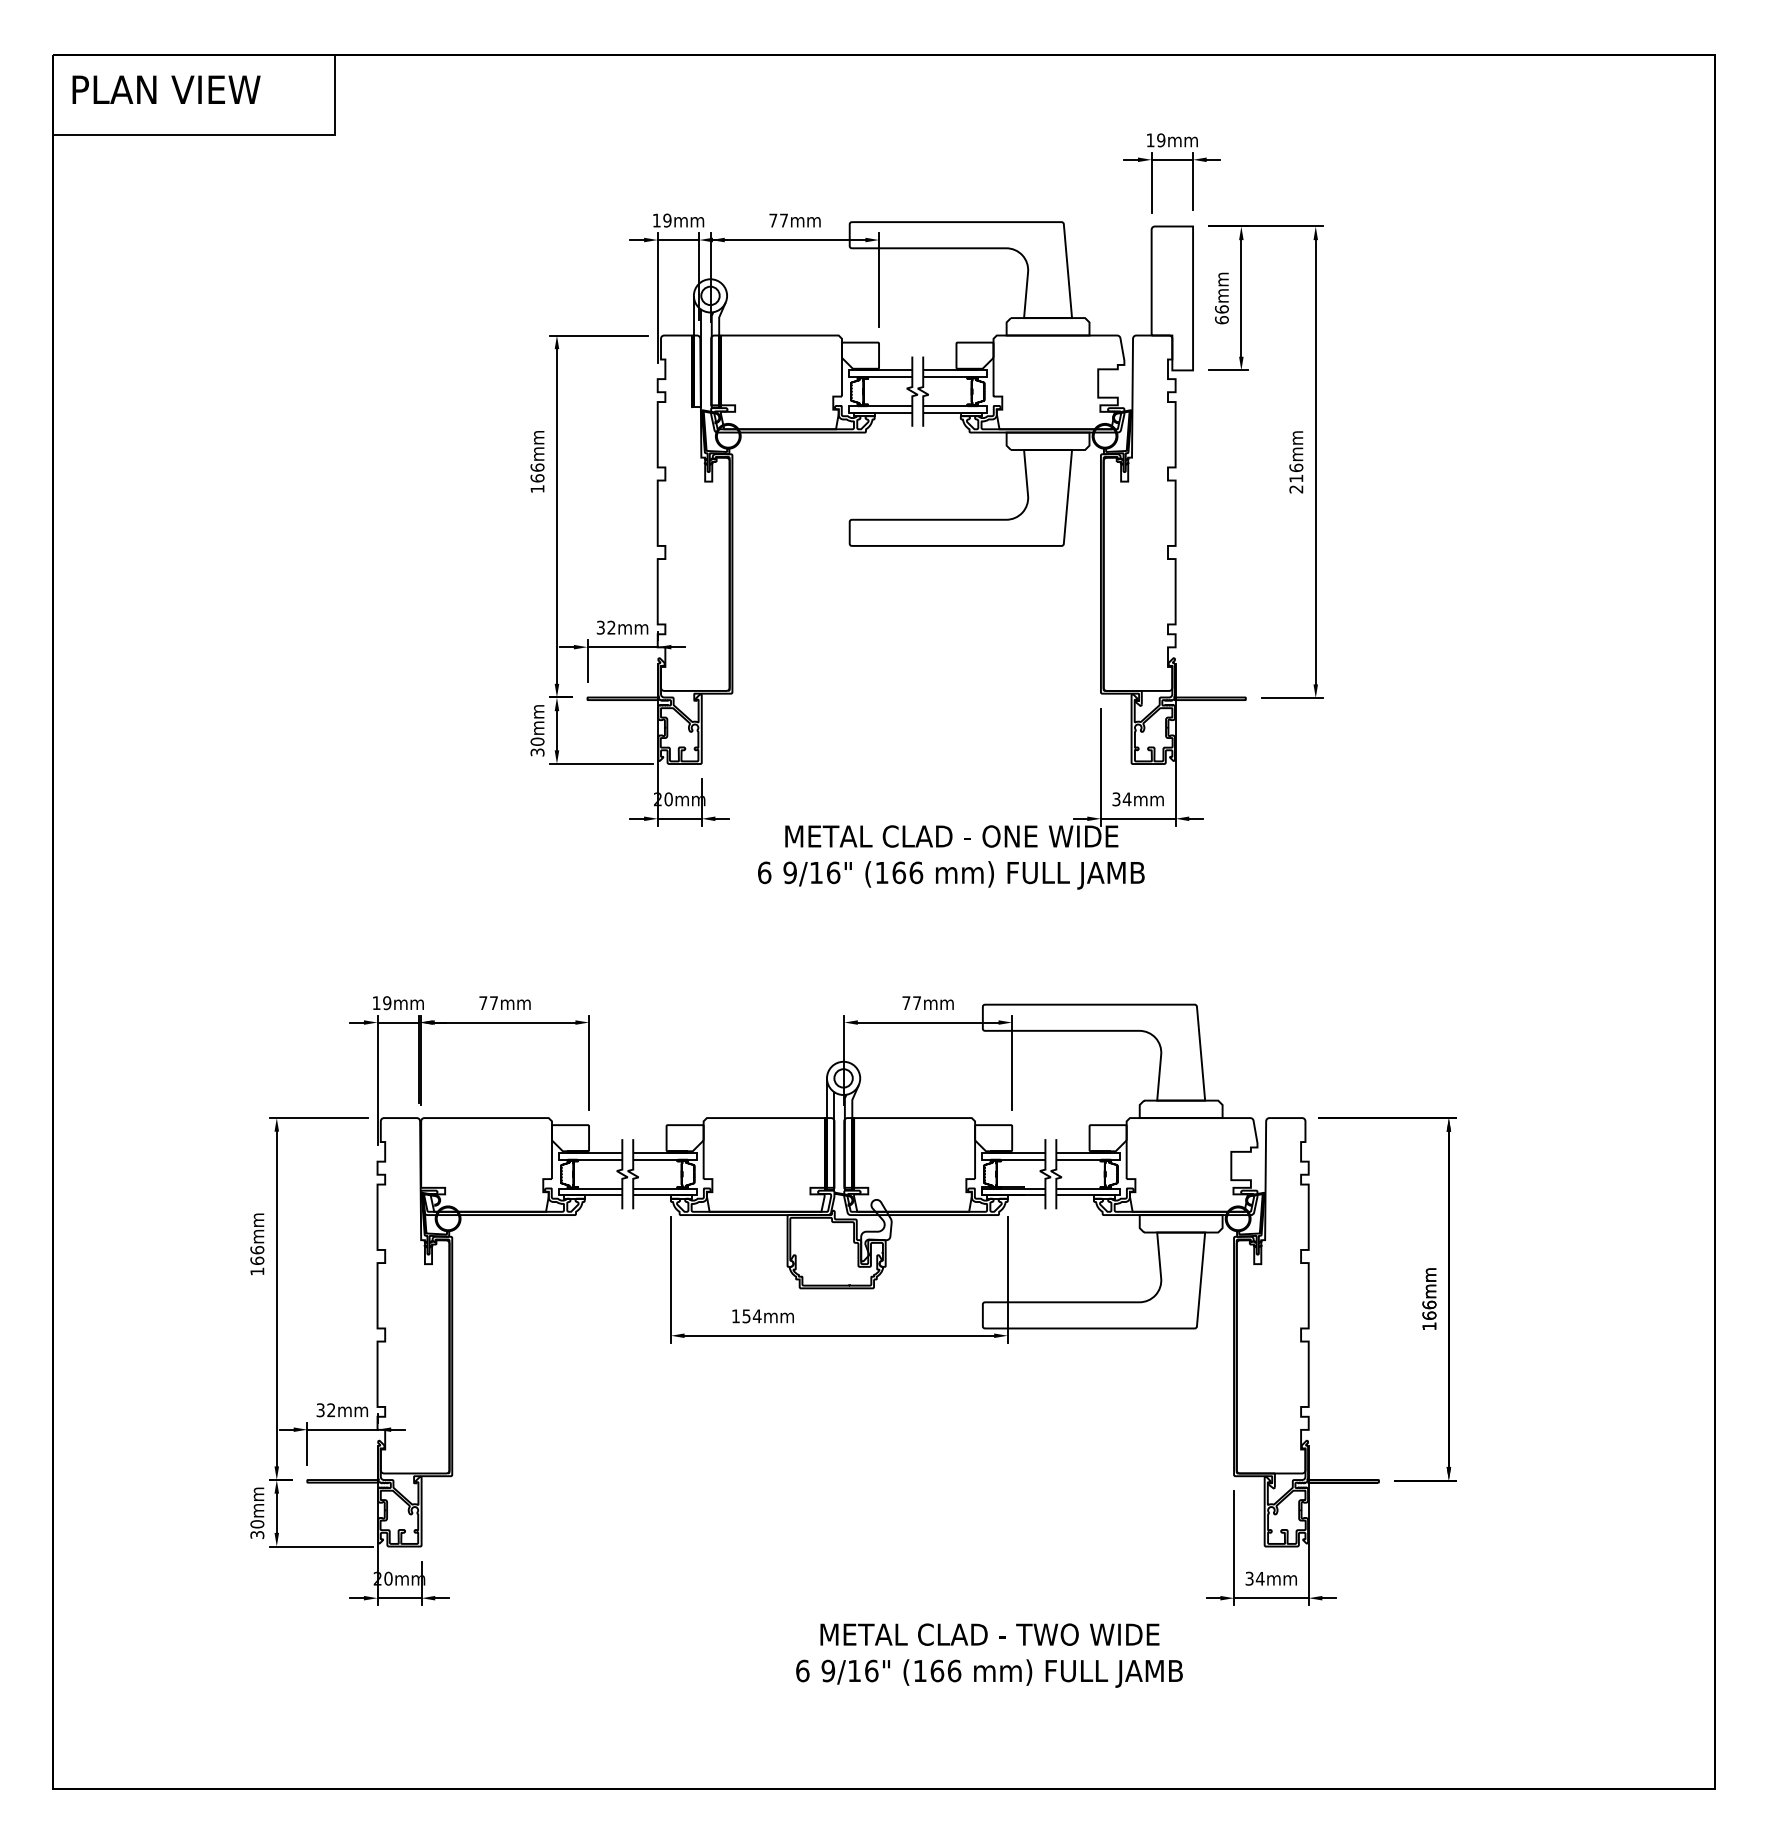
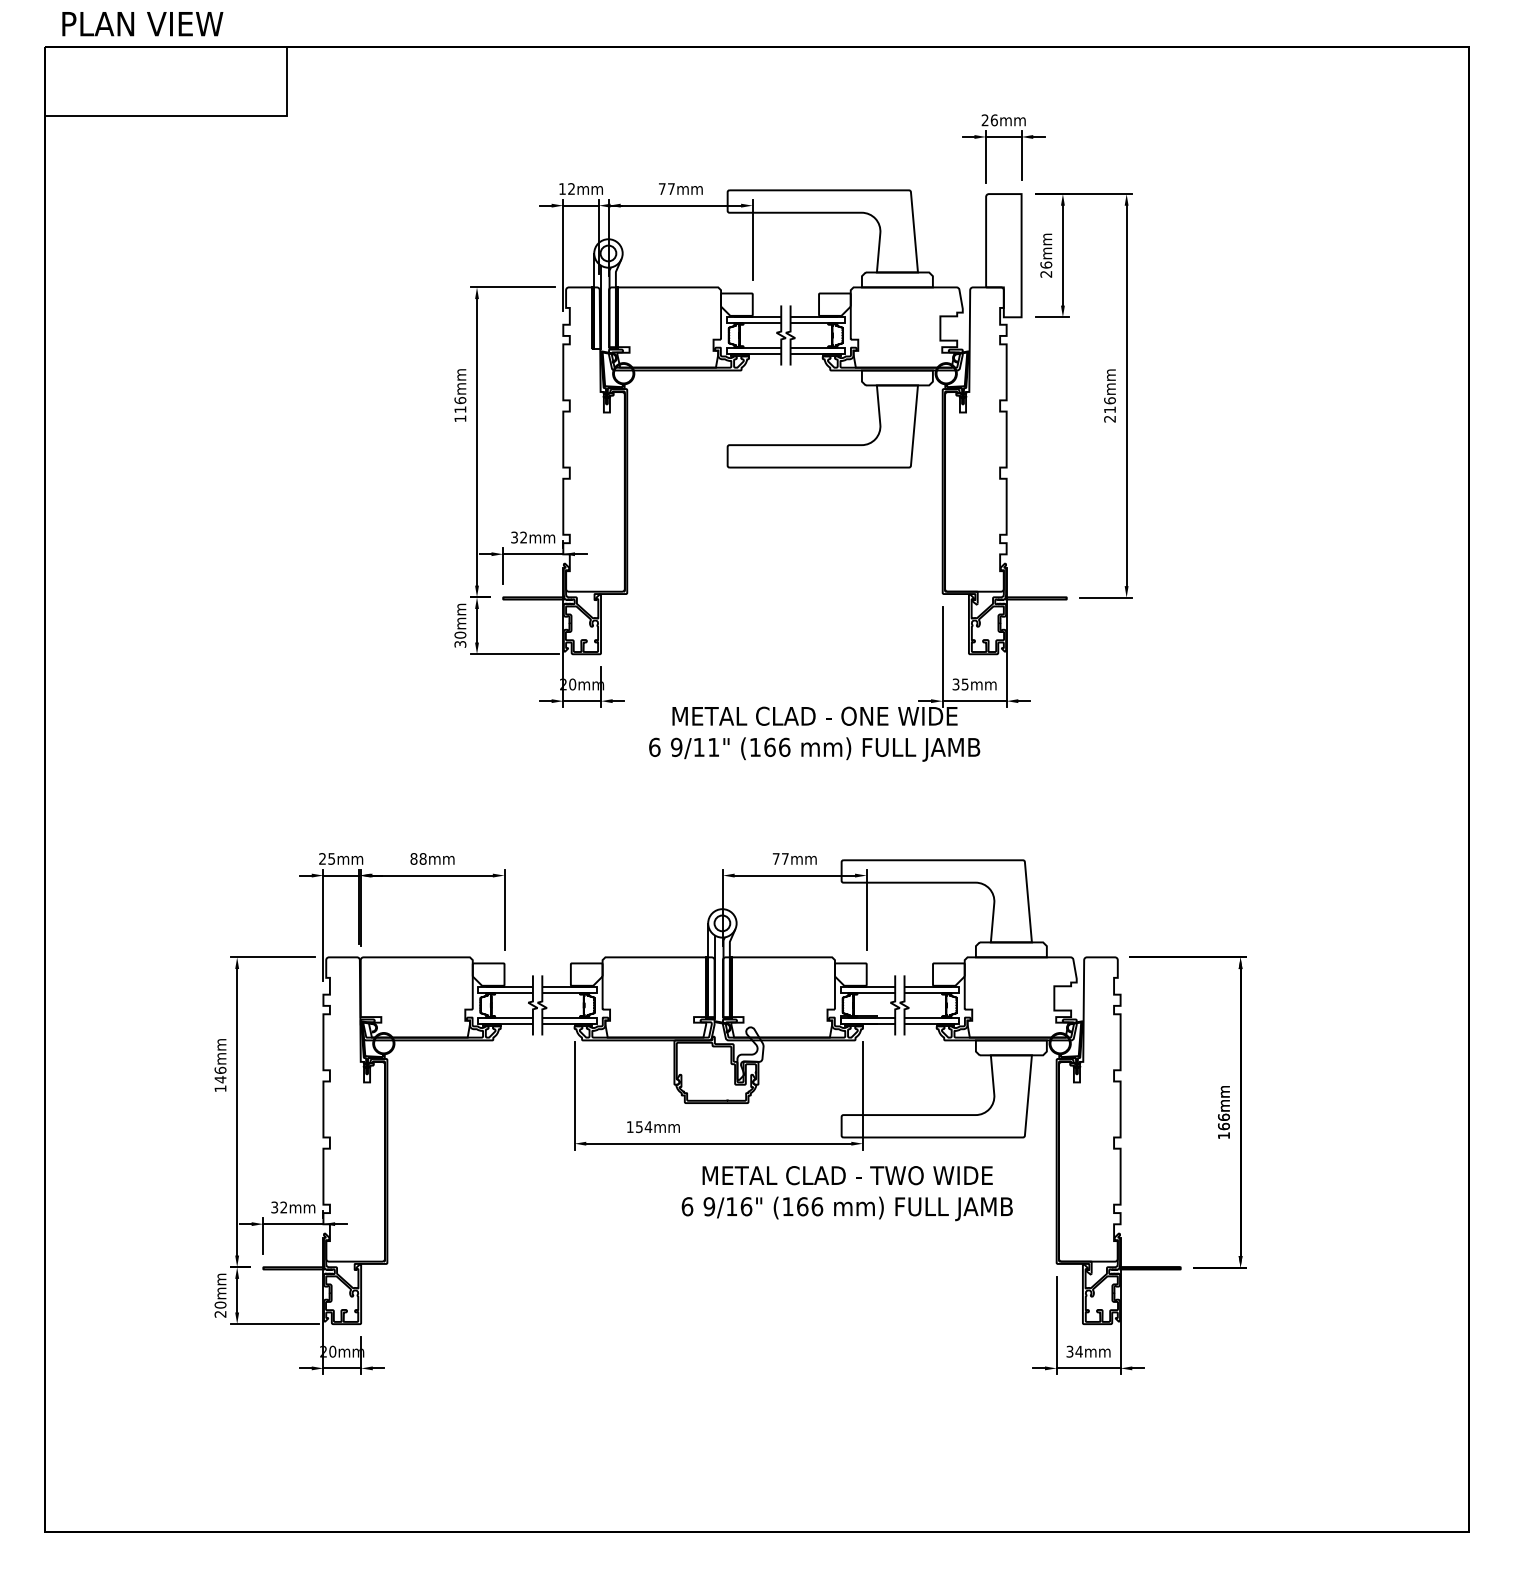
text: (166, 90) -> (142, 24), moved
text: (1155, 140) -> (989, 120), 19mm -> 26mm
text: (667, 219) -> (571, 188), 19mm -> 12mm
text: (1222, 319) -> (1046, 273), 66mm -> 26mm
text: (537, 478) -> (460, 409), 166mm -> 116mm
text: (1126, 799) -> (964, 684), 34mm -> 35mm
text: (833, 871) -> (713, 746), 9/16" -> 9/11"
text: (382, 1002) -> (327, 858), 19mm -> 25mm
text: (488, 1002) -> (418, 858), 77mm -> 88mm
text: (257, 1260) -> (220, 1079), 166mm -> 146mm
text: (257, 1535) -> (220, 1314), 30mm -> 20mm
text: (988, 1655) -> (846, 1193), moved

